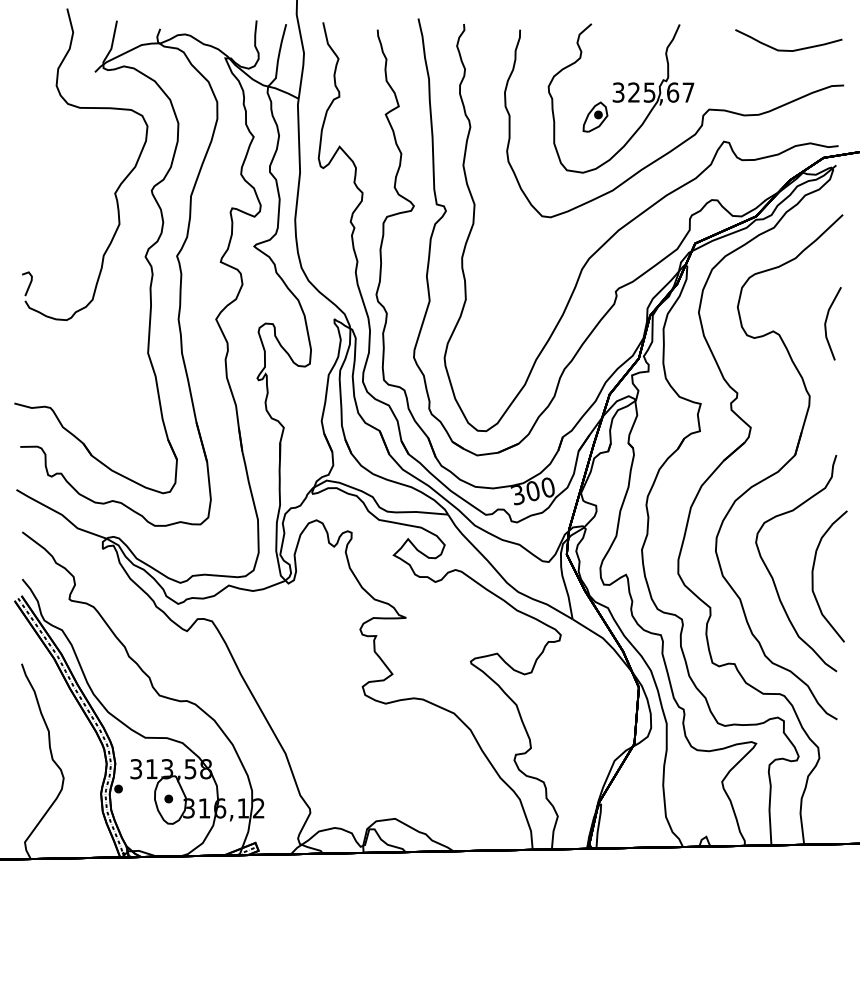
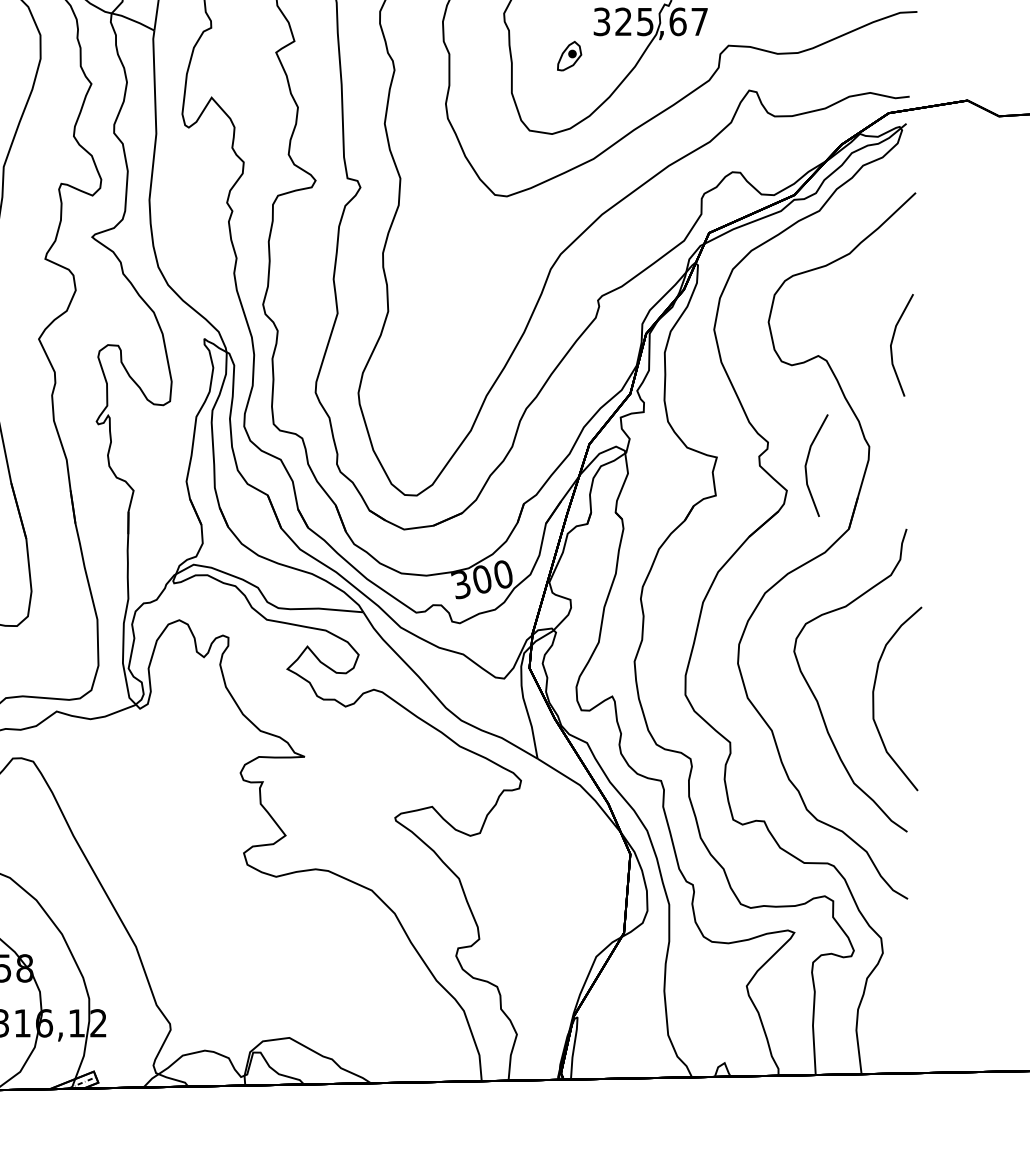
part: (595, 116) -> (569, 55), size x0.7
line: (765, 409) -> (807, 465), added

